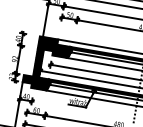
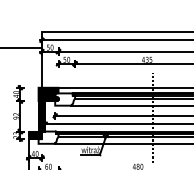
hatch: (62, 51) -> (65, 99), removed
hatch: (41, 83) -> (48, 137), removed

